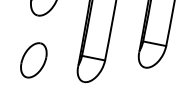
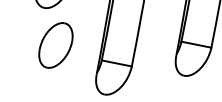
part: (33, 60) -> (55, 45), moved

